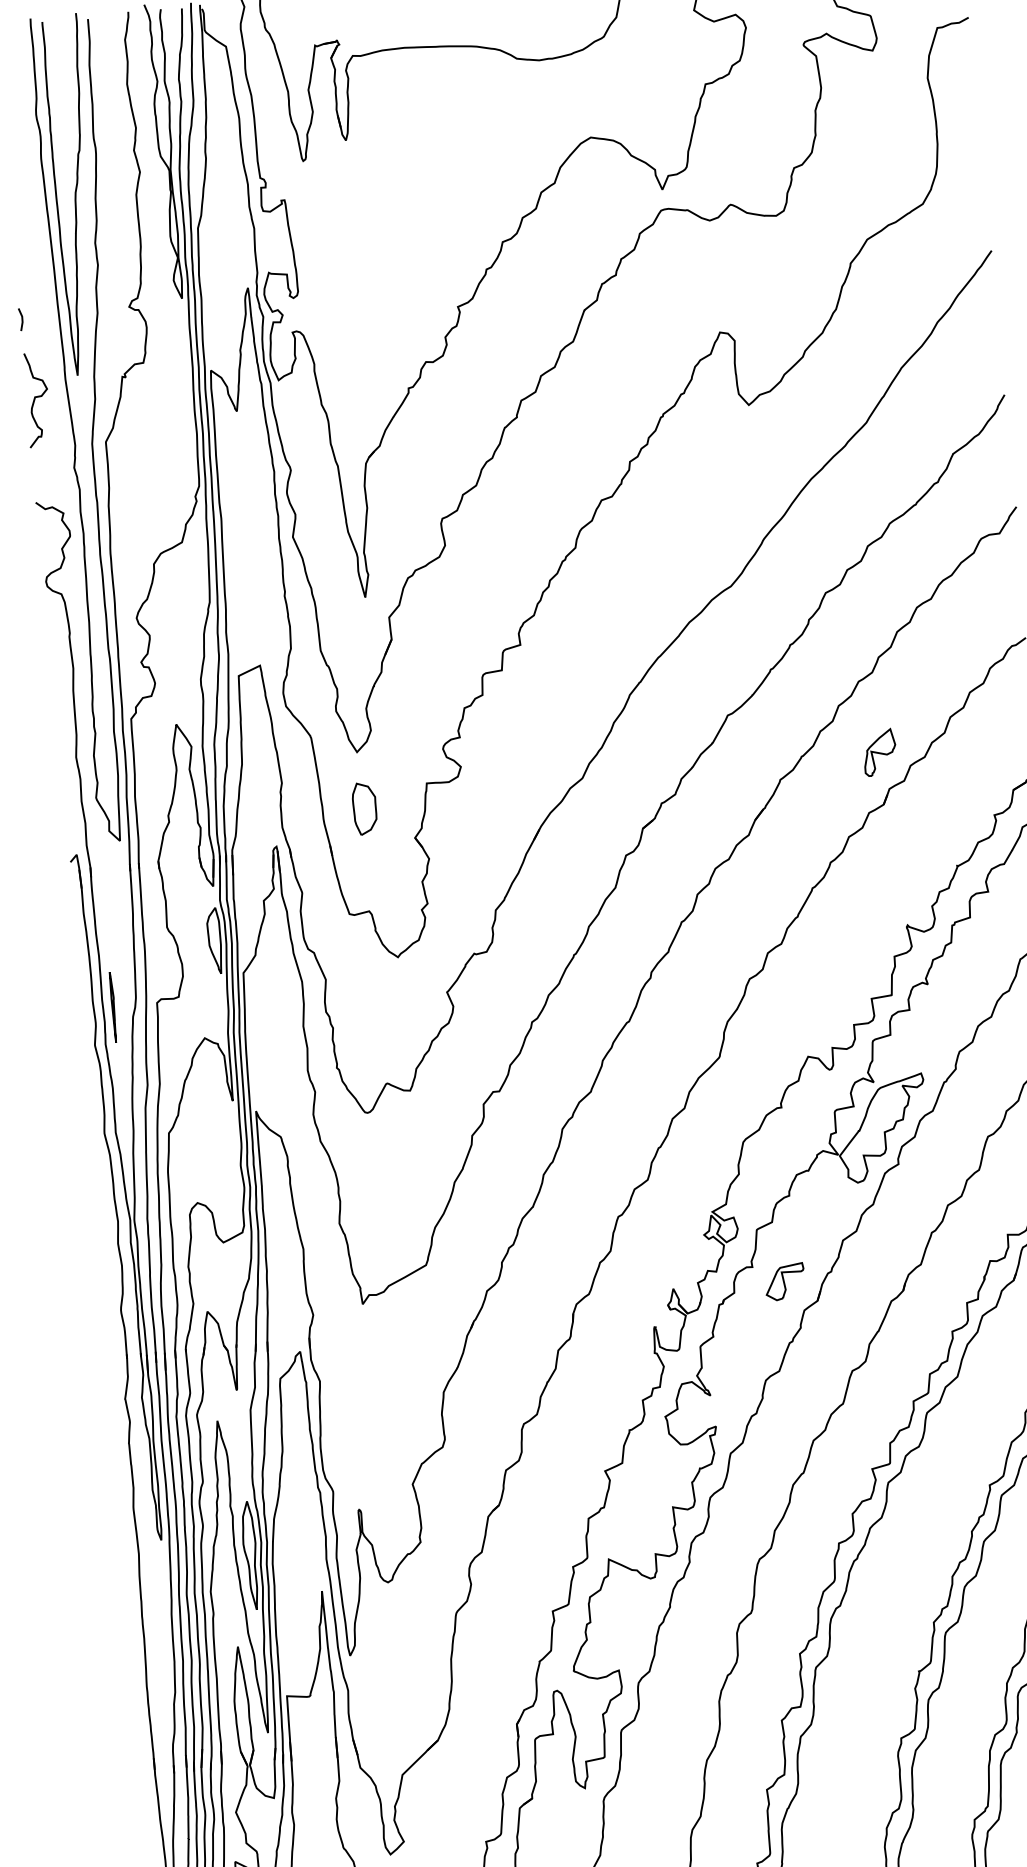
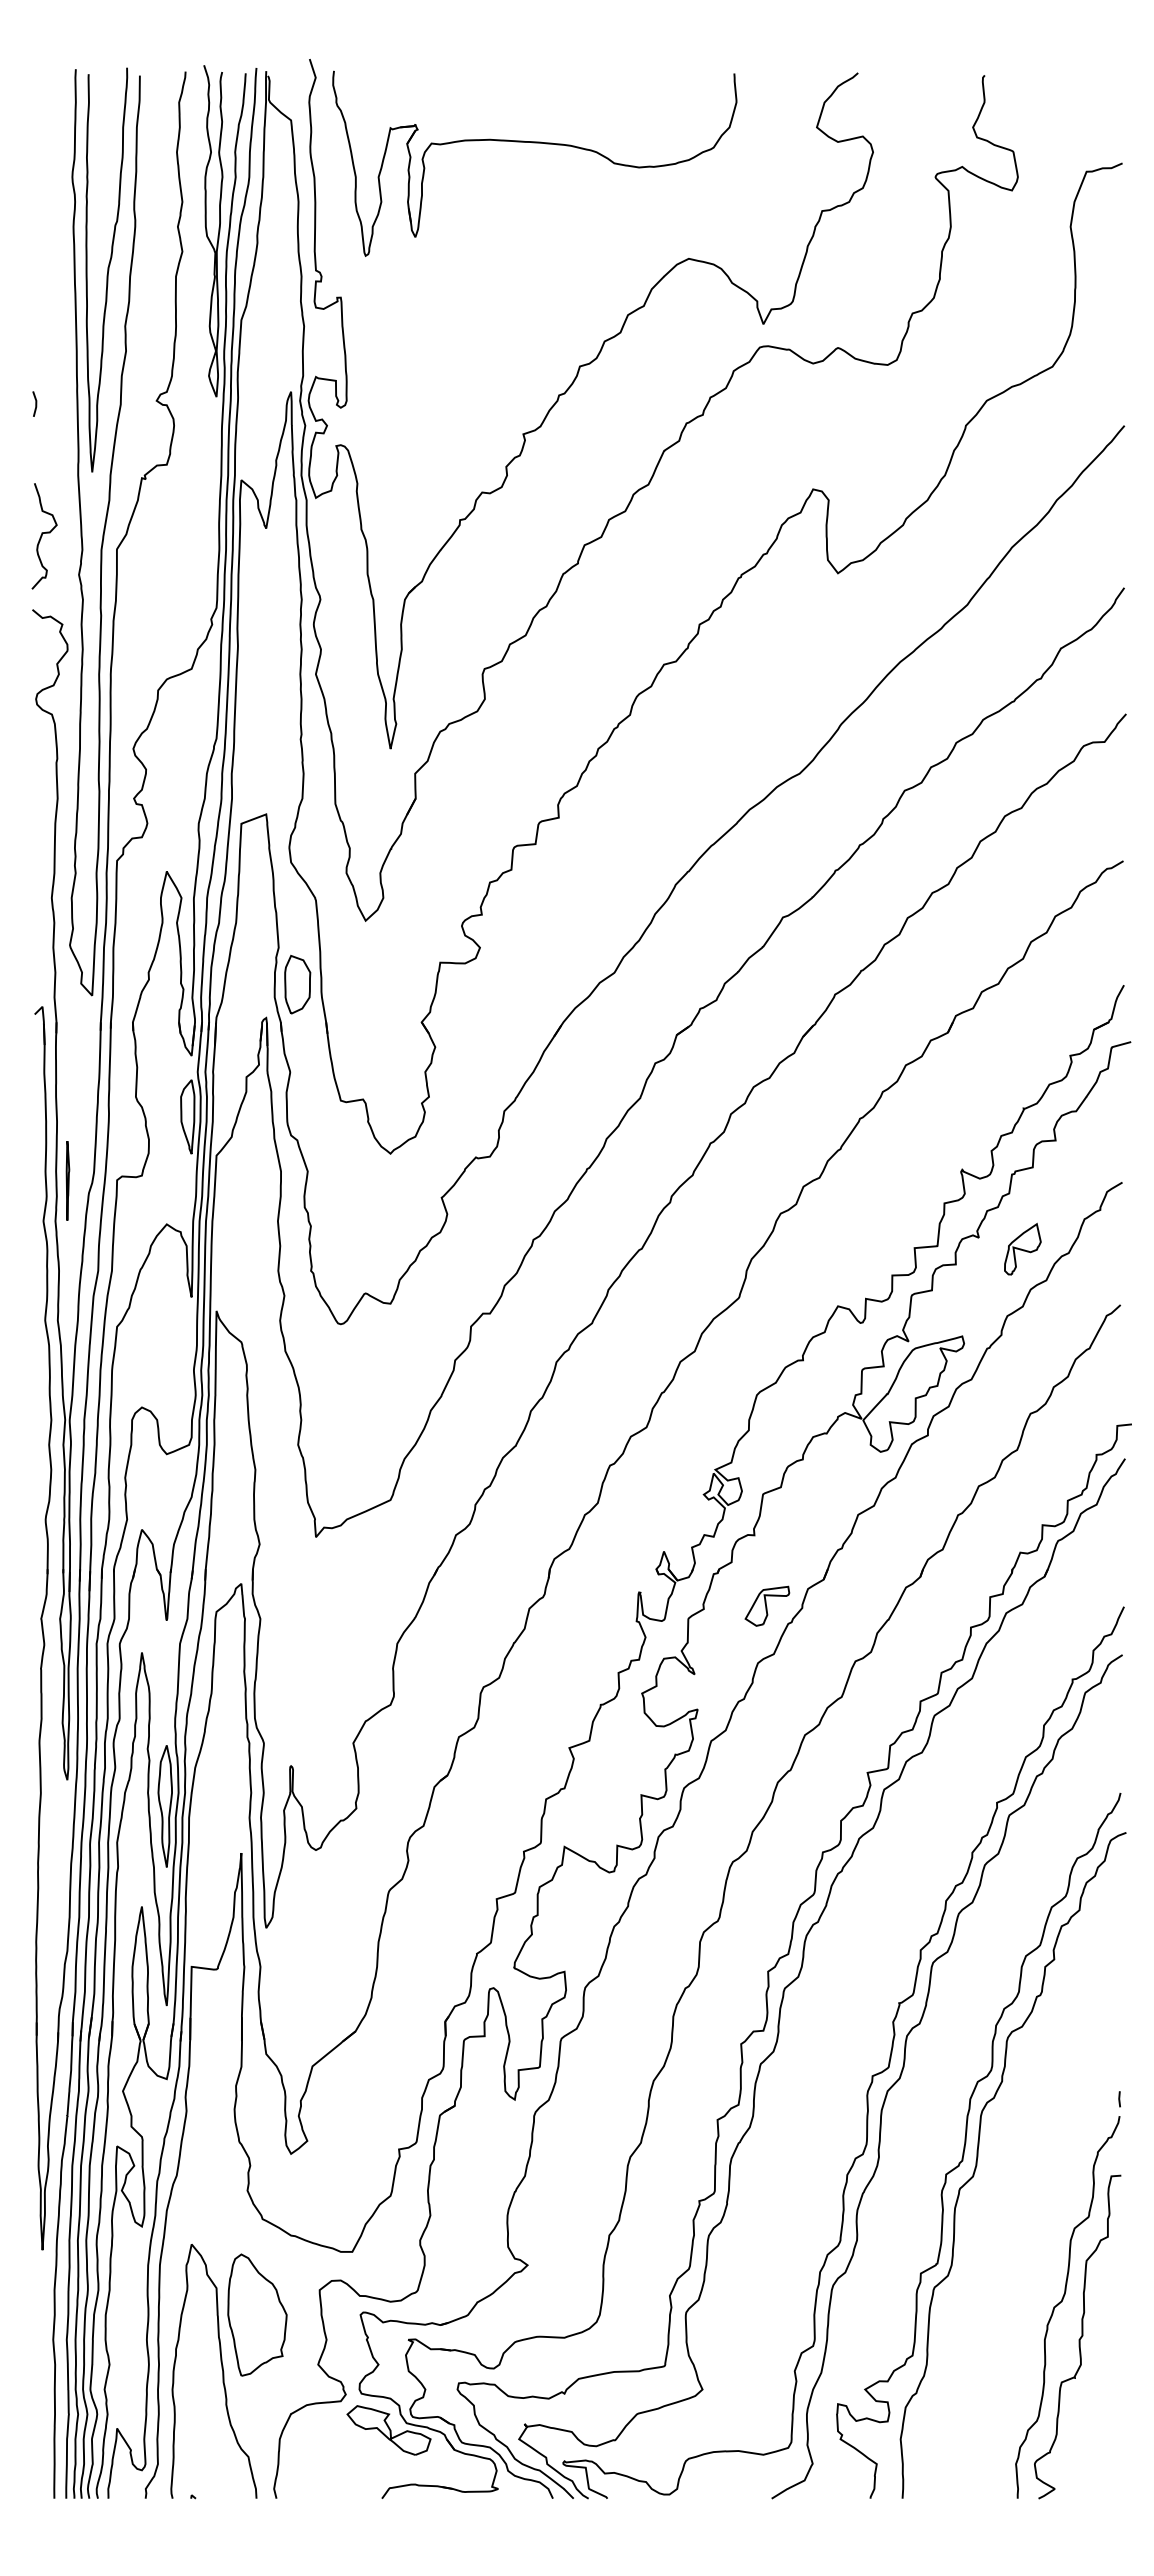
curve: (35, 400) -> (42, 536), moved
part: (879, 751) -> (1022, 1248), moved
part: (364, 808) -> (297, 984), moved
part: (785, 1281) -> (767, 1605), moved

